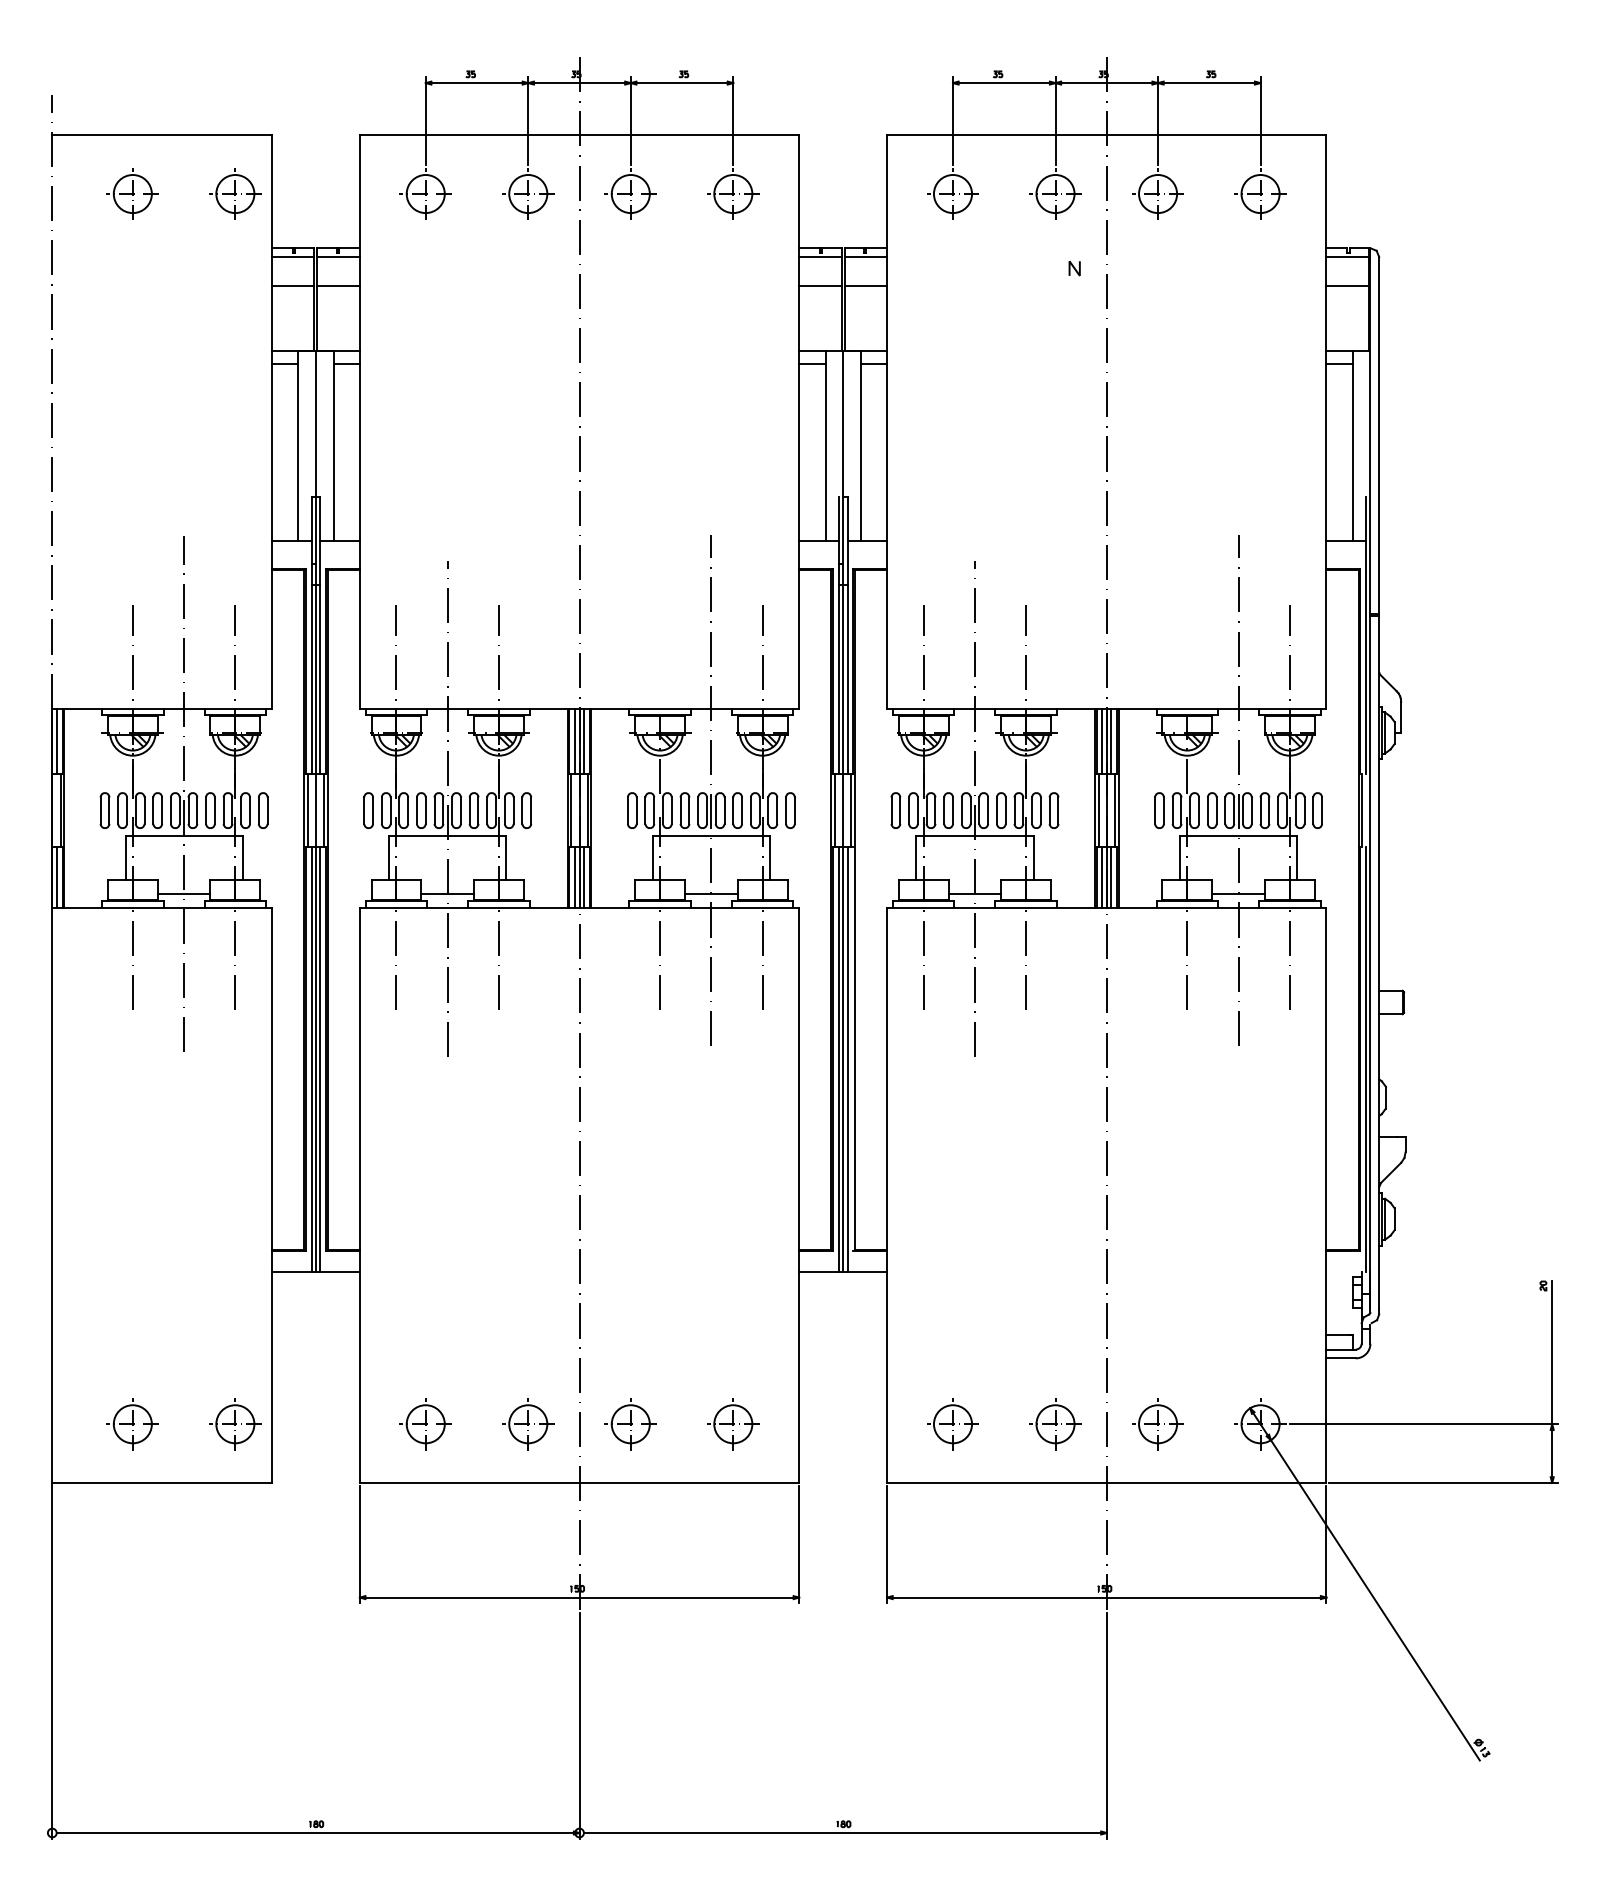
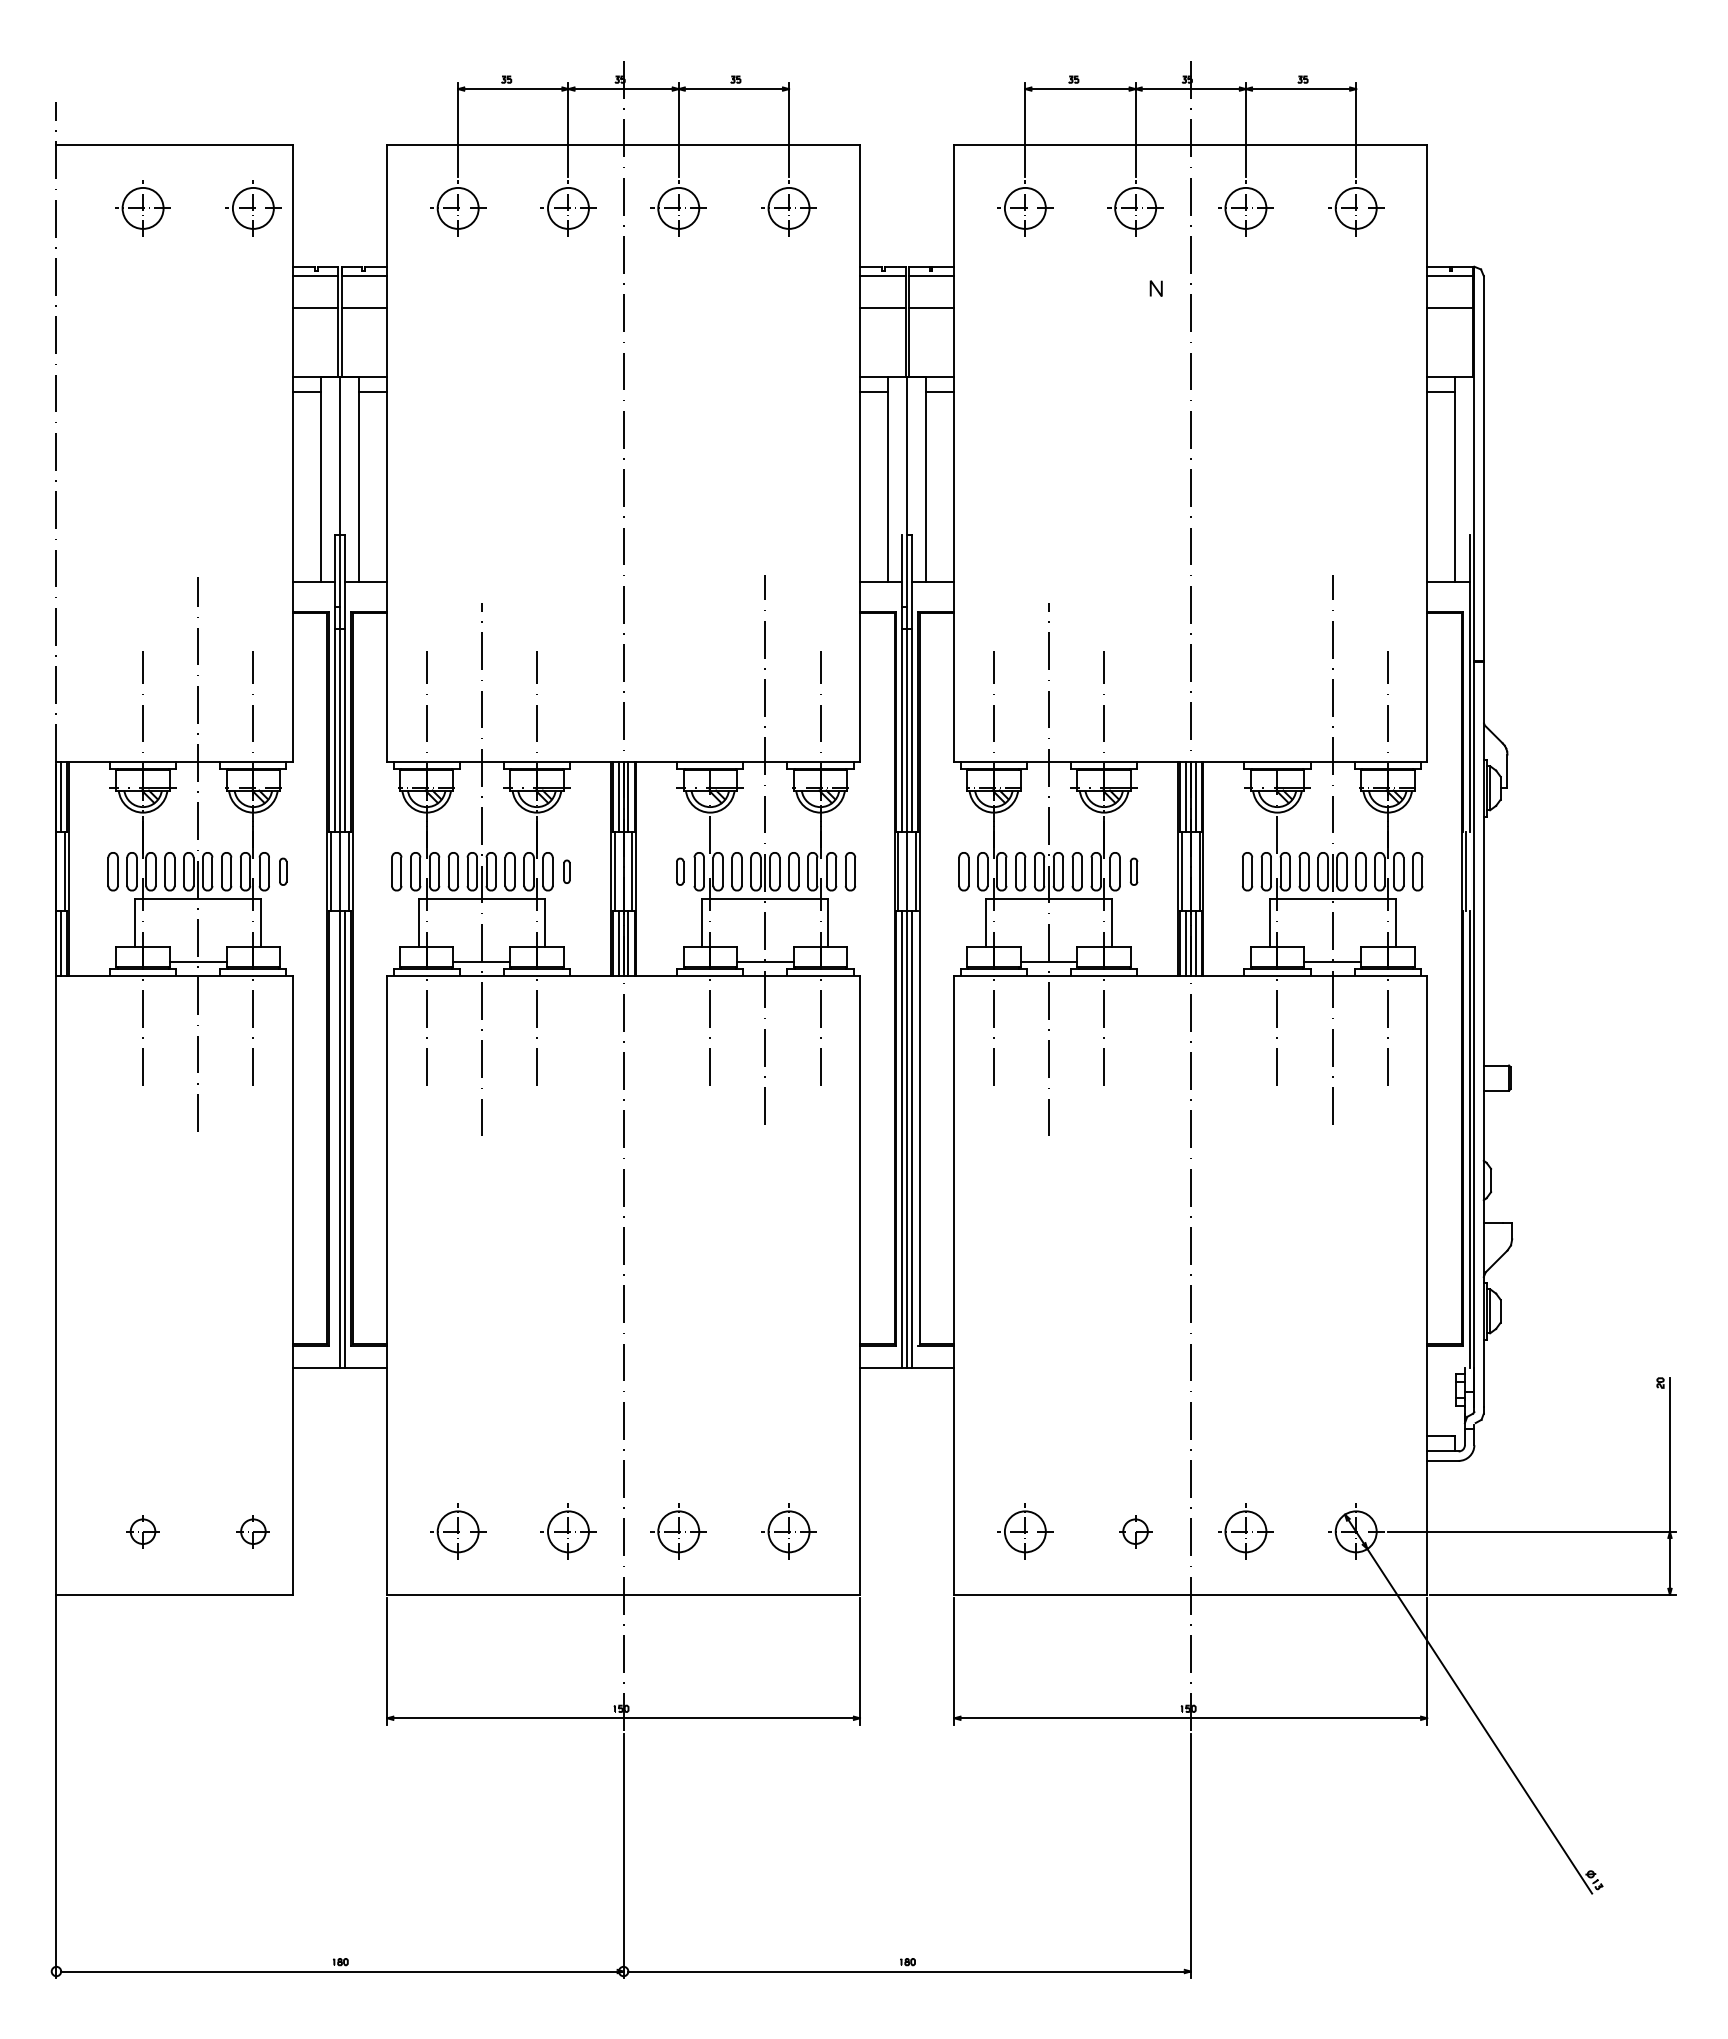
part: (262, 810) -> (282, 871), size x0.7
part: (526, 810) -> (566, 871), size x0.6
part: (631, 810) -> (679, 871), size x0.7
part: (1053, 810) -> (1133, 871), size x0.7
line: (311, 1059) -> (335, 1139), removed
part: (132, 1423) -> (142, 1531), size x0.6
part: (235, 1423) -> (253, 1531), size x0.6
part: (1055, 1423) -> (1135, 1531), size x0.6

